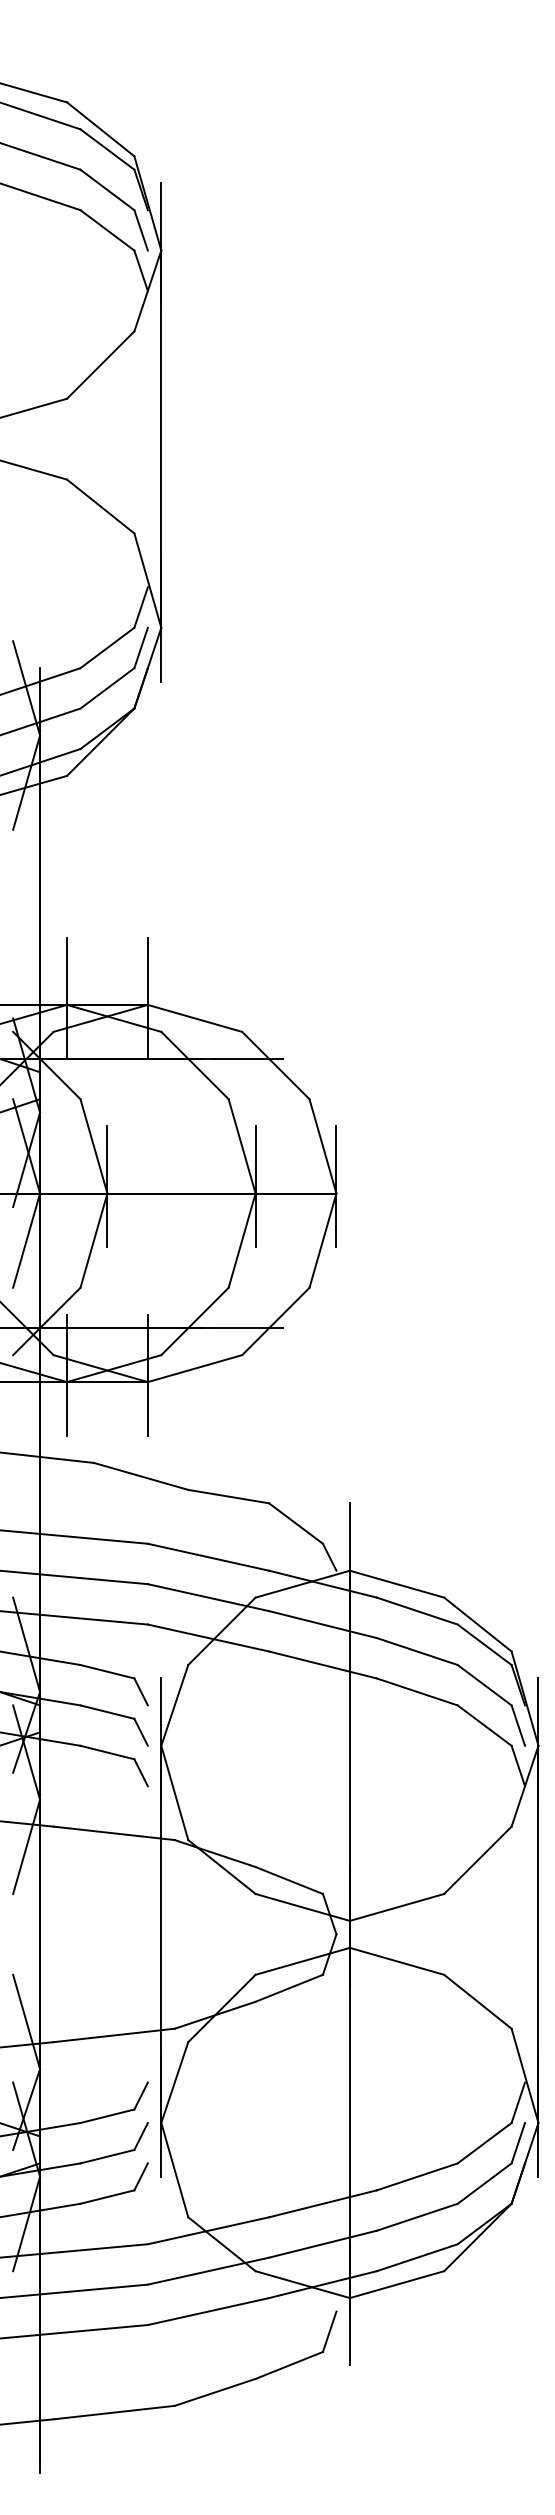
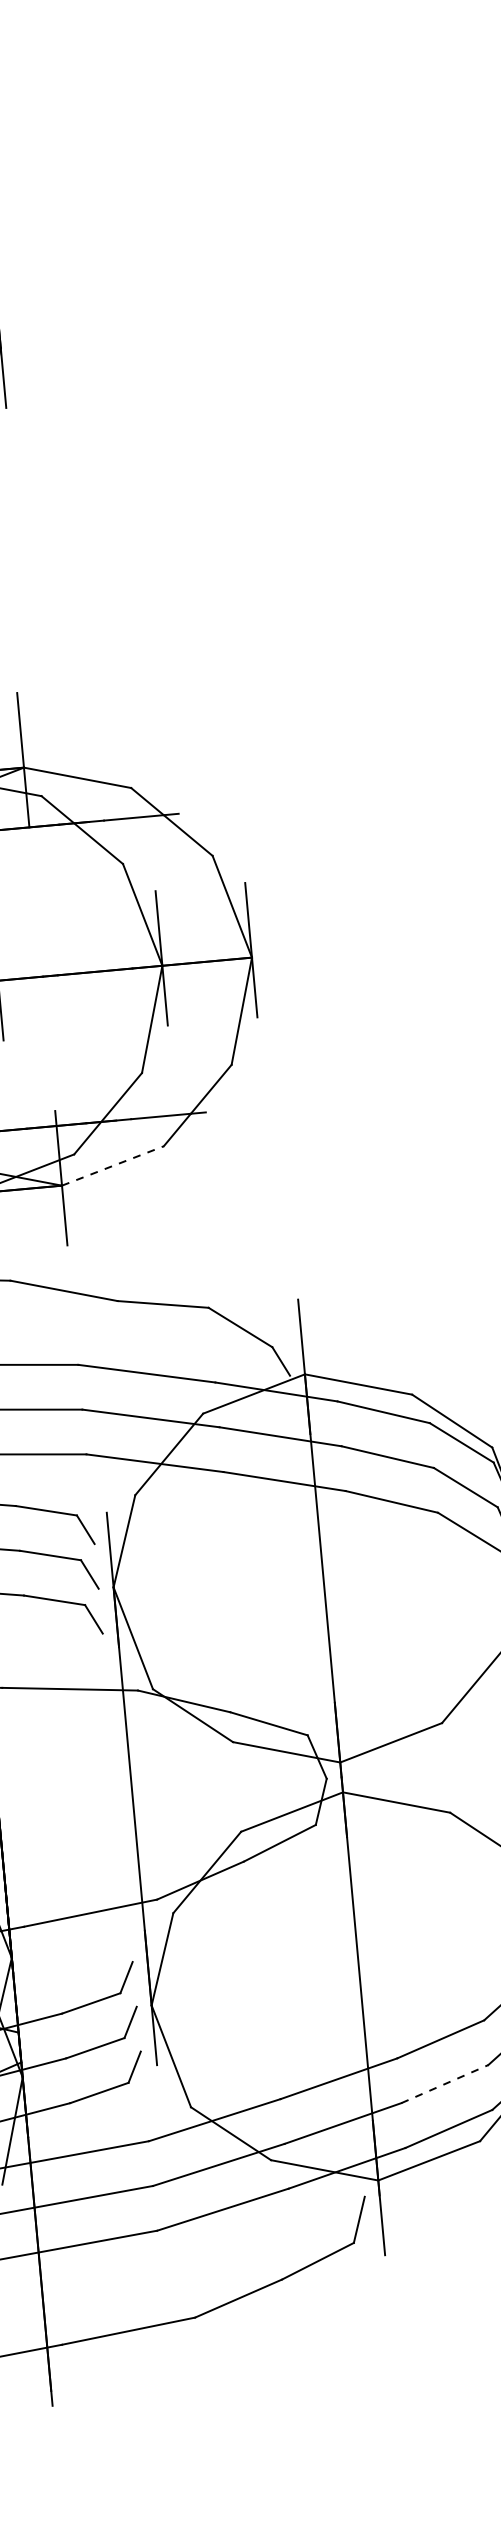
line: (195, 1368) -> (113, 1165), solid -> dashed
line: (417, 2217) -> (445, 2084), solid -> dashed

